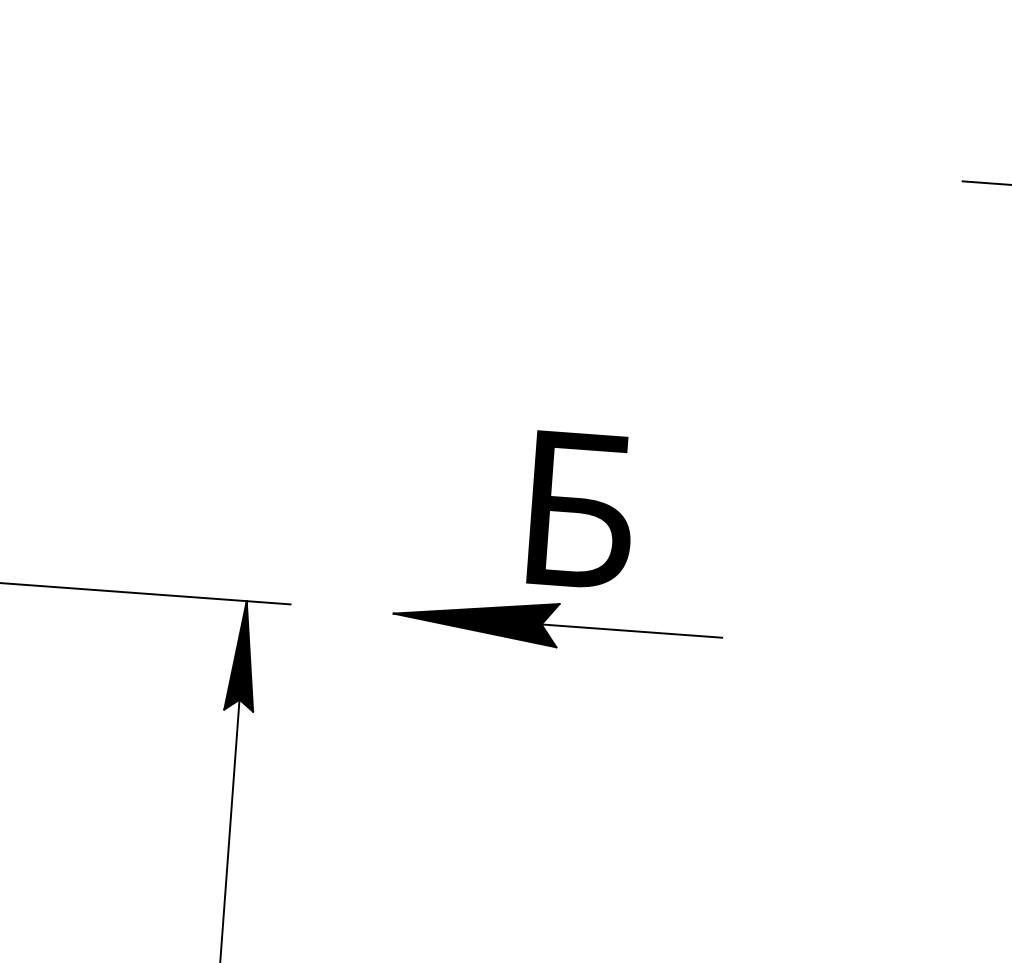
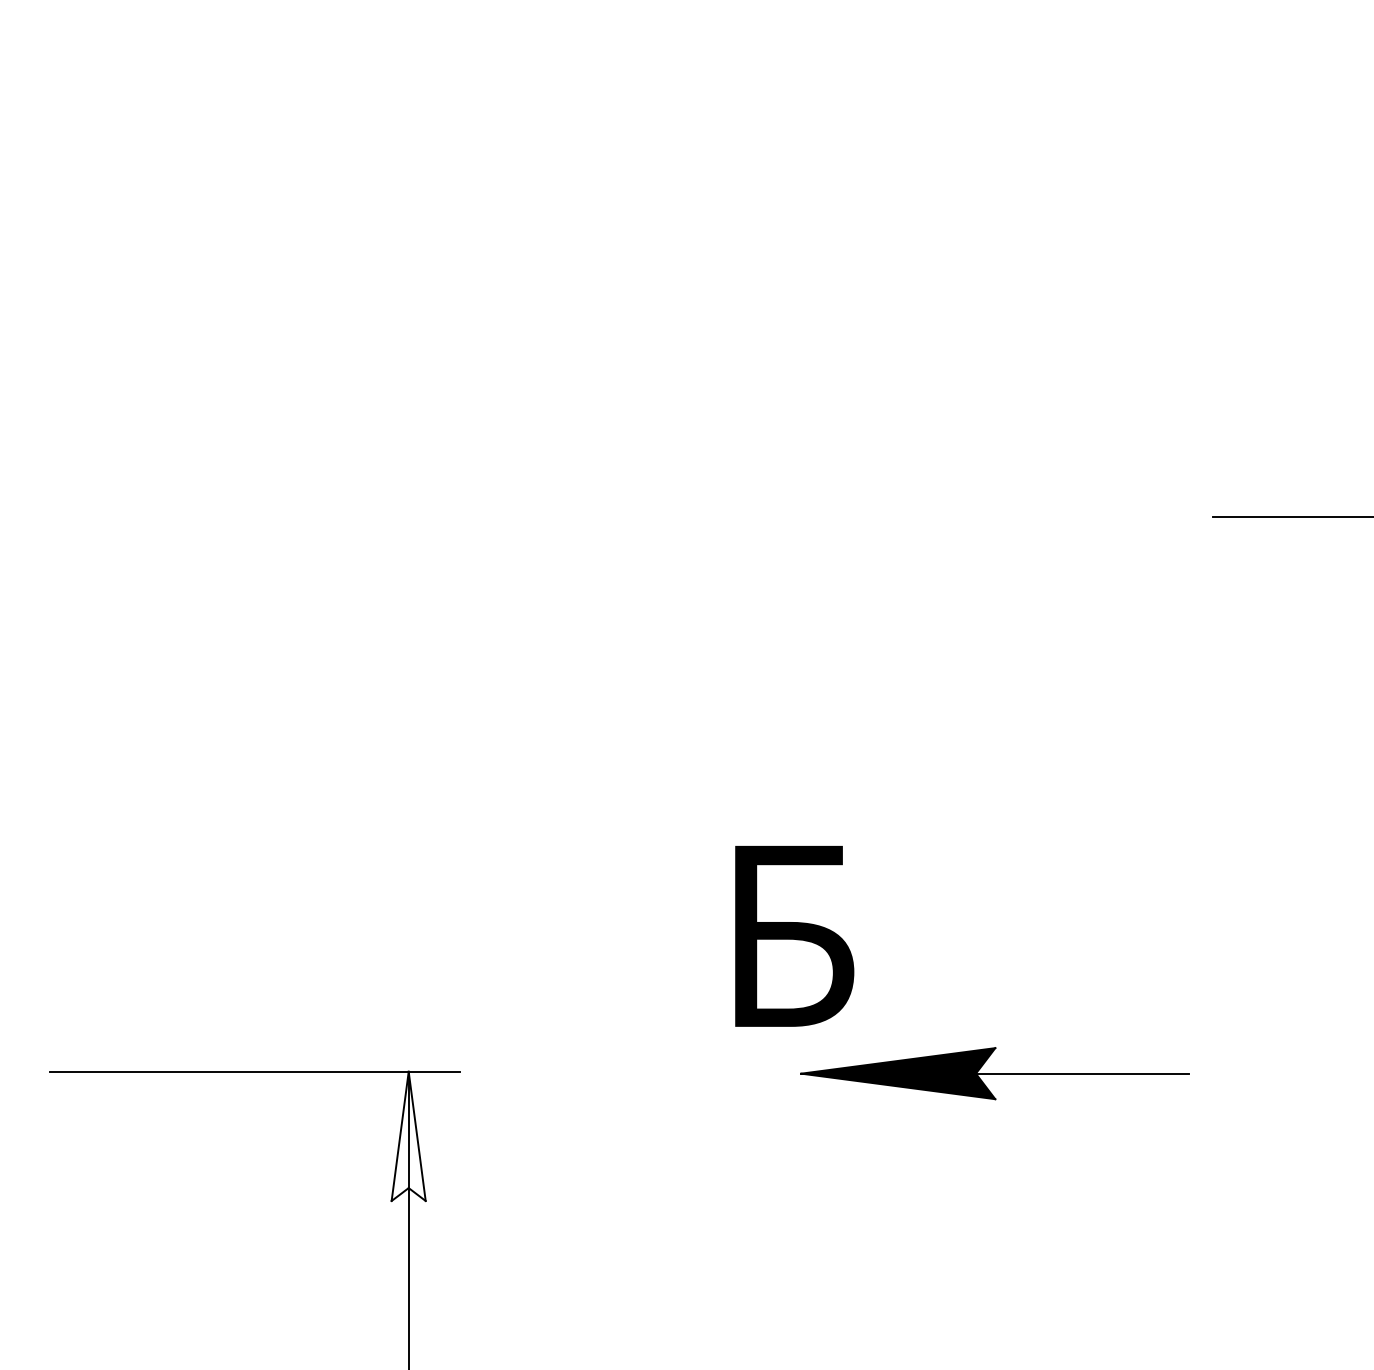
part: (557, 625) -> (994, 1073), moved
fill: (242, 656) -> (408, 1136), removed

